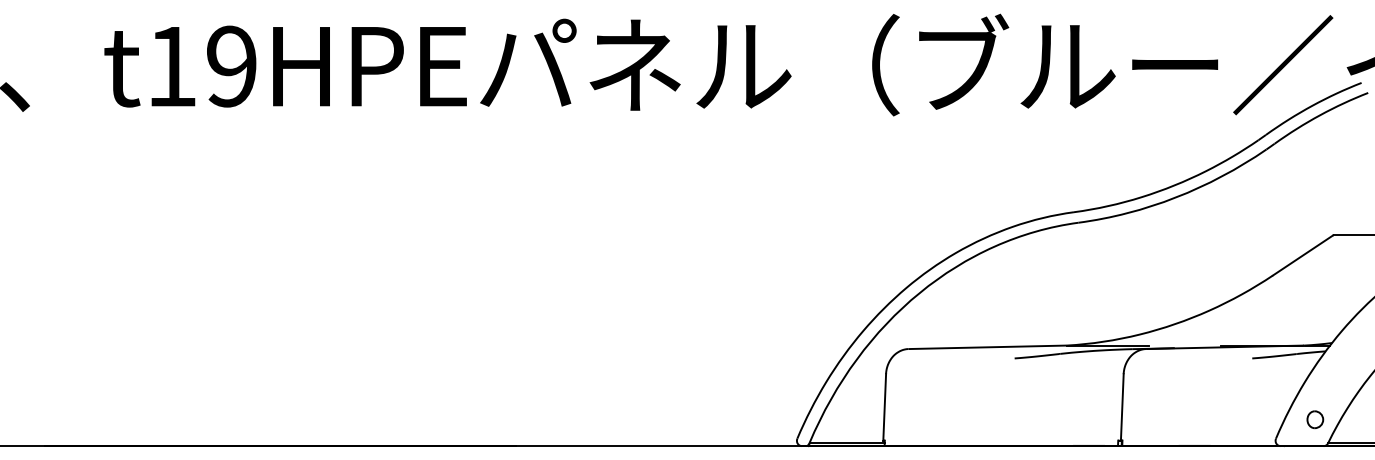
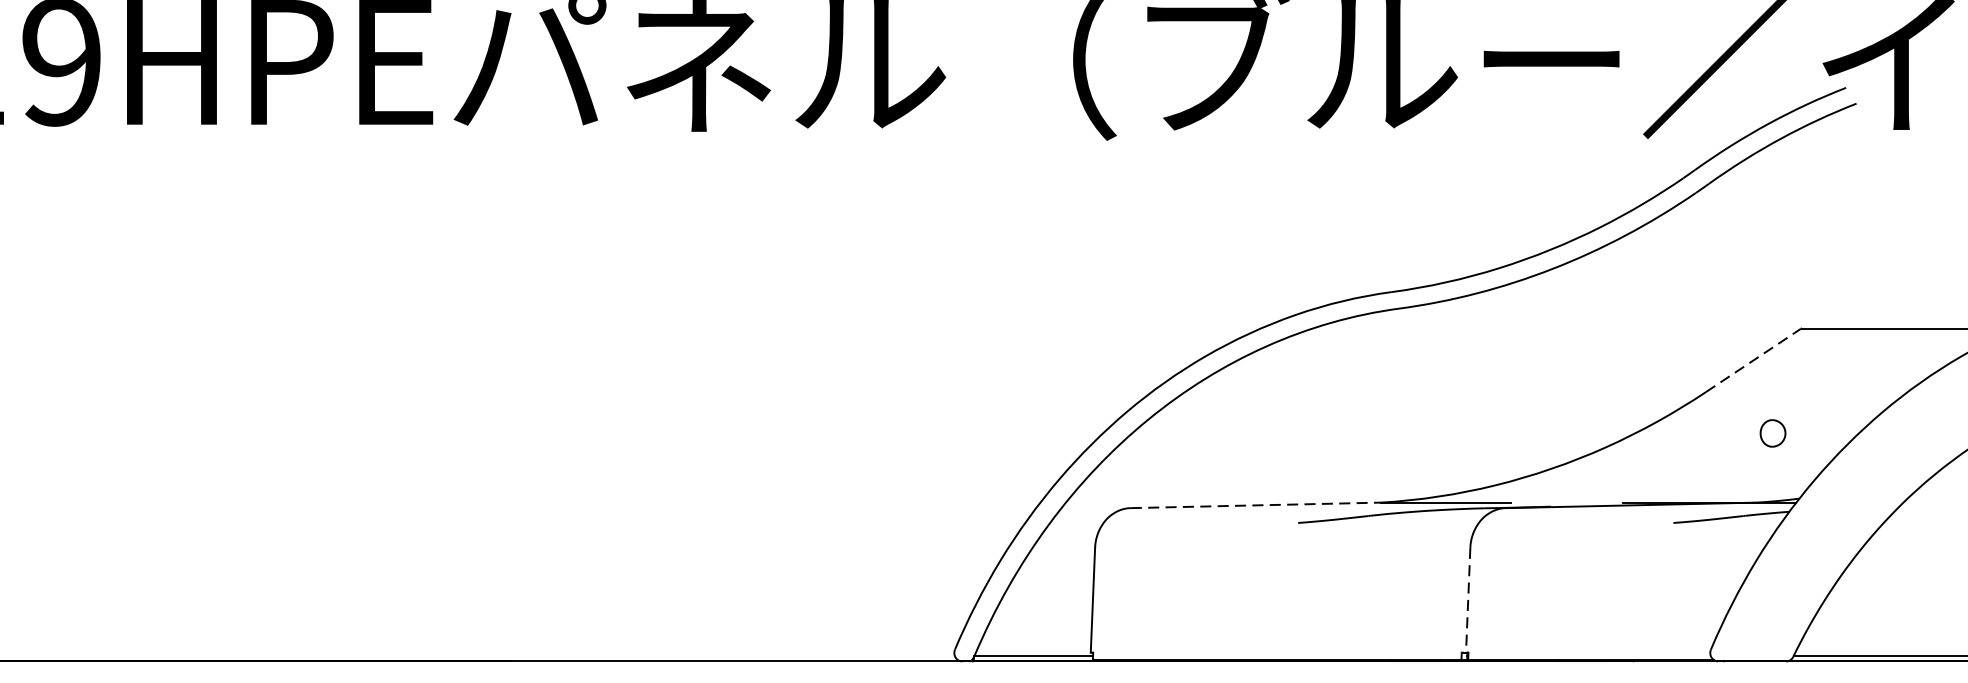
line: (1303, 255) -> (1754, 360), solid -> dashed
line: (987, 347) -> (1255, 505), solid -> dashed
line: (1122, 407) -> (1468, 600), solid -> dashed
part: (1315, 419) -> (1773, 433), moved

